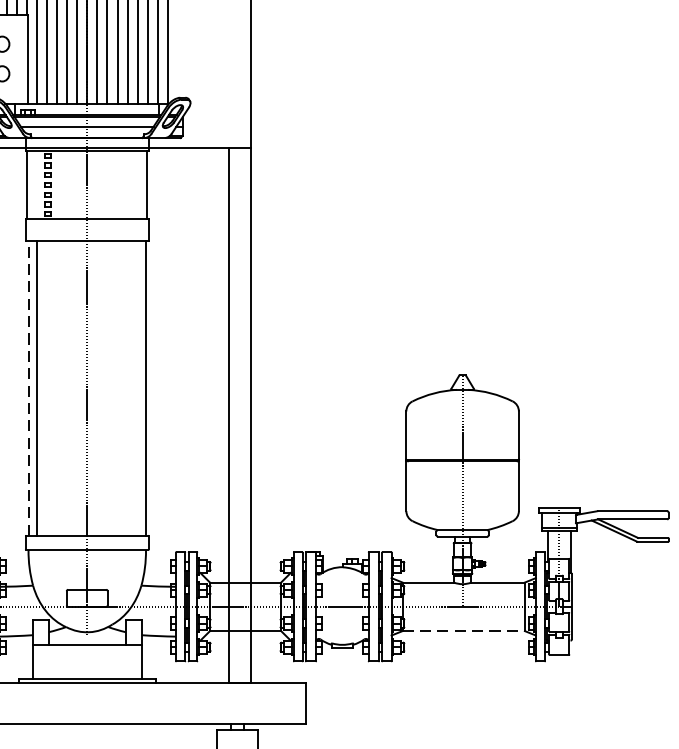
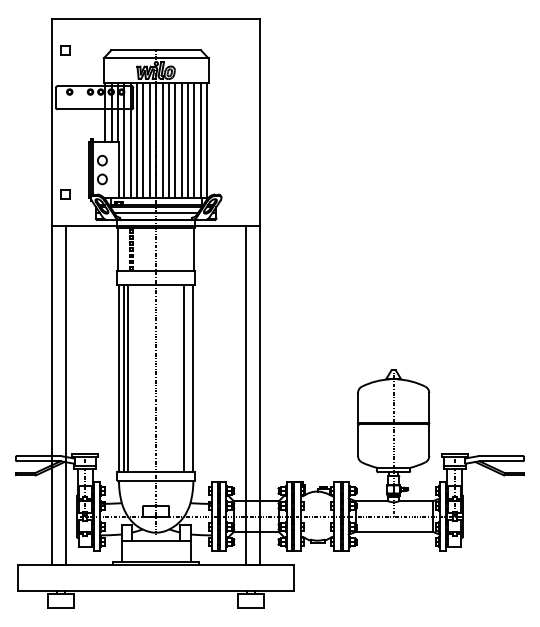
line: (29, 386) -> (119, 377), dashed -> solid
line: (43, 386) -> (128, 377), added
line: (132, 386) -> (184, 377), added
line: (463, 630) -> (394, 531), dashed -> solid

